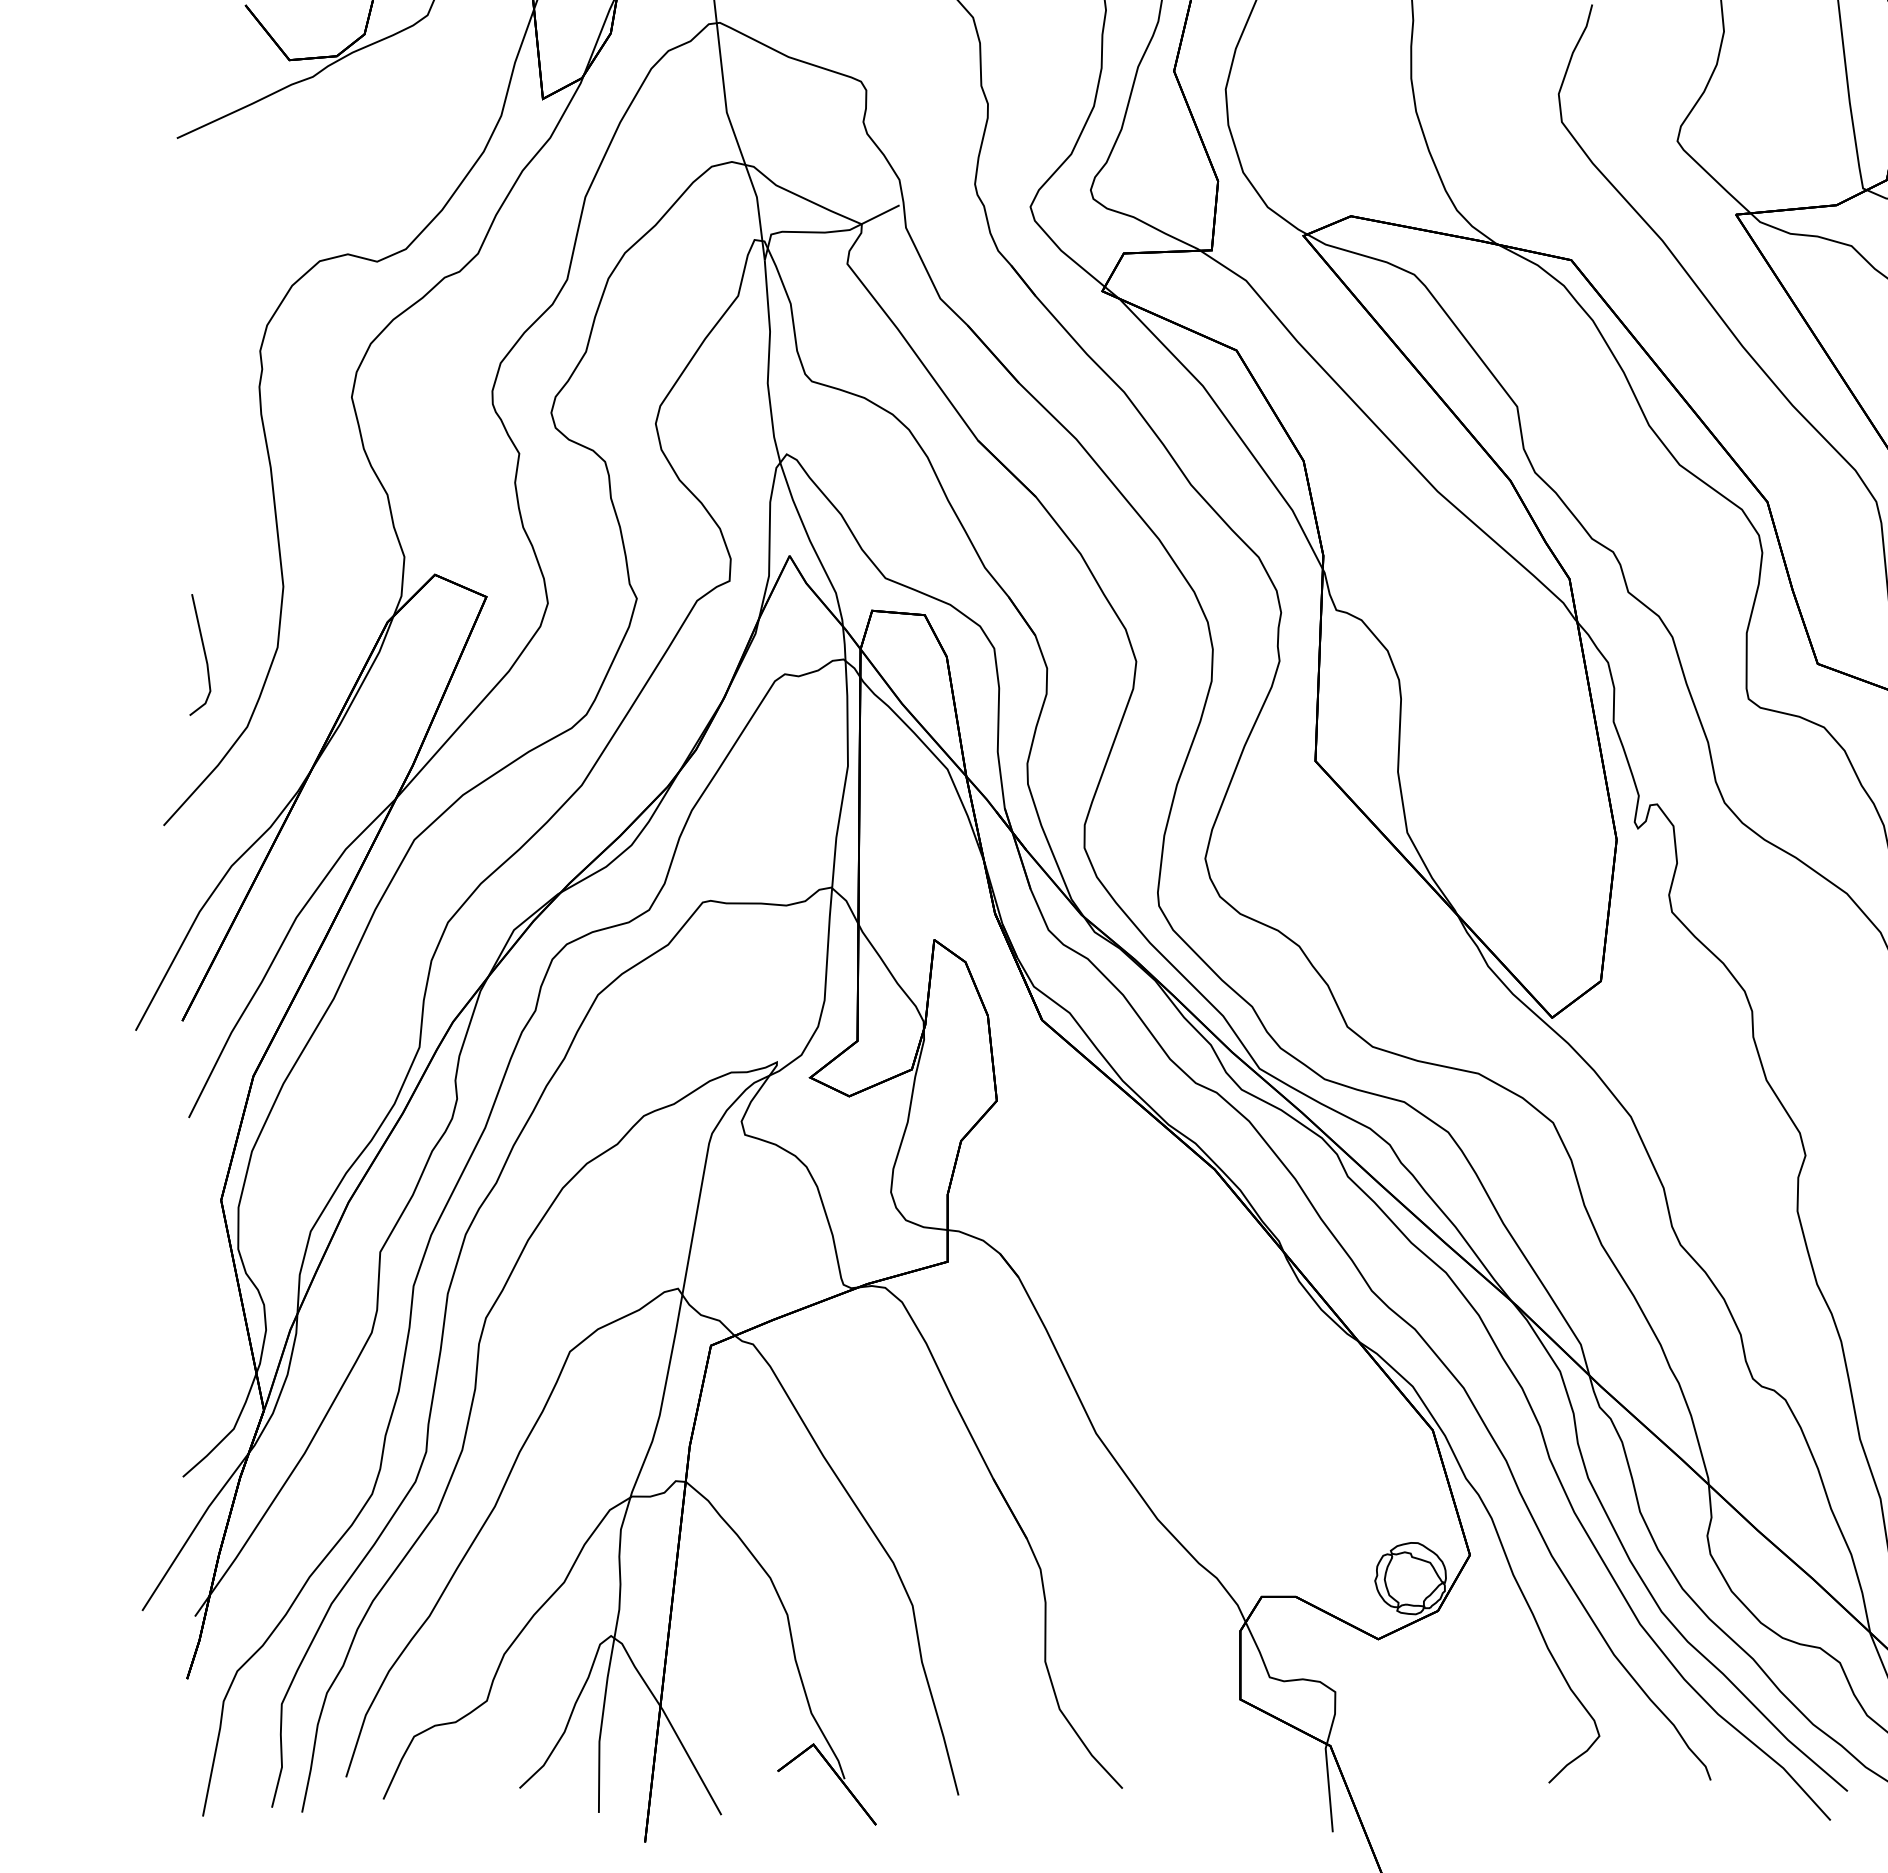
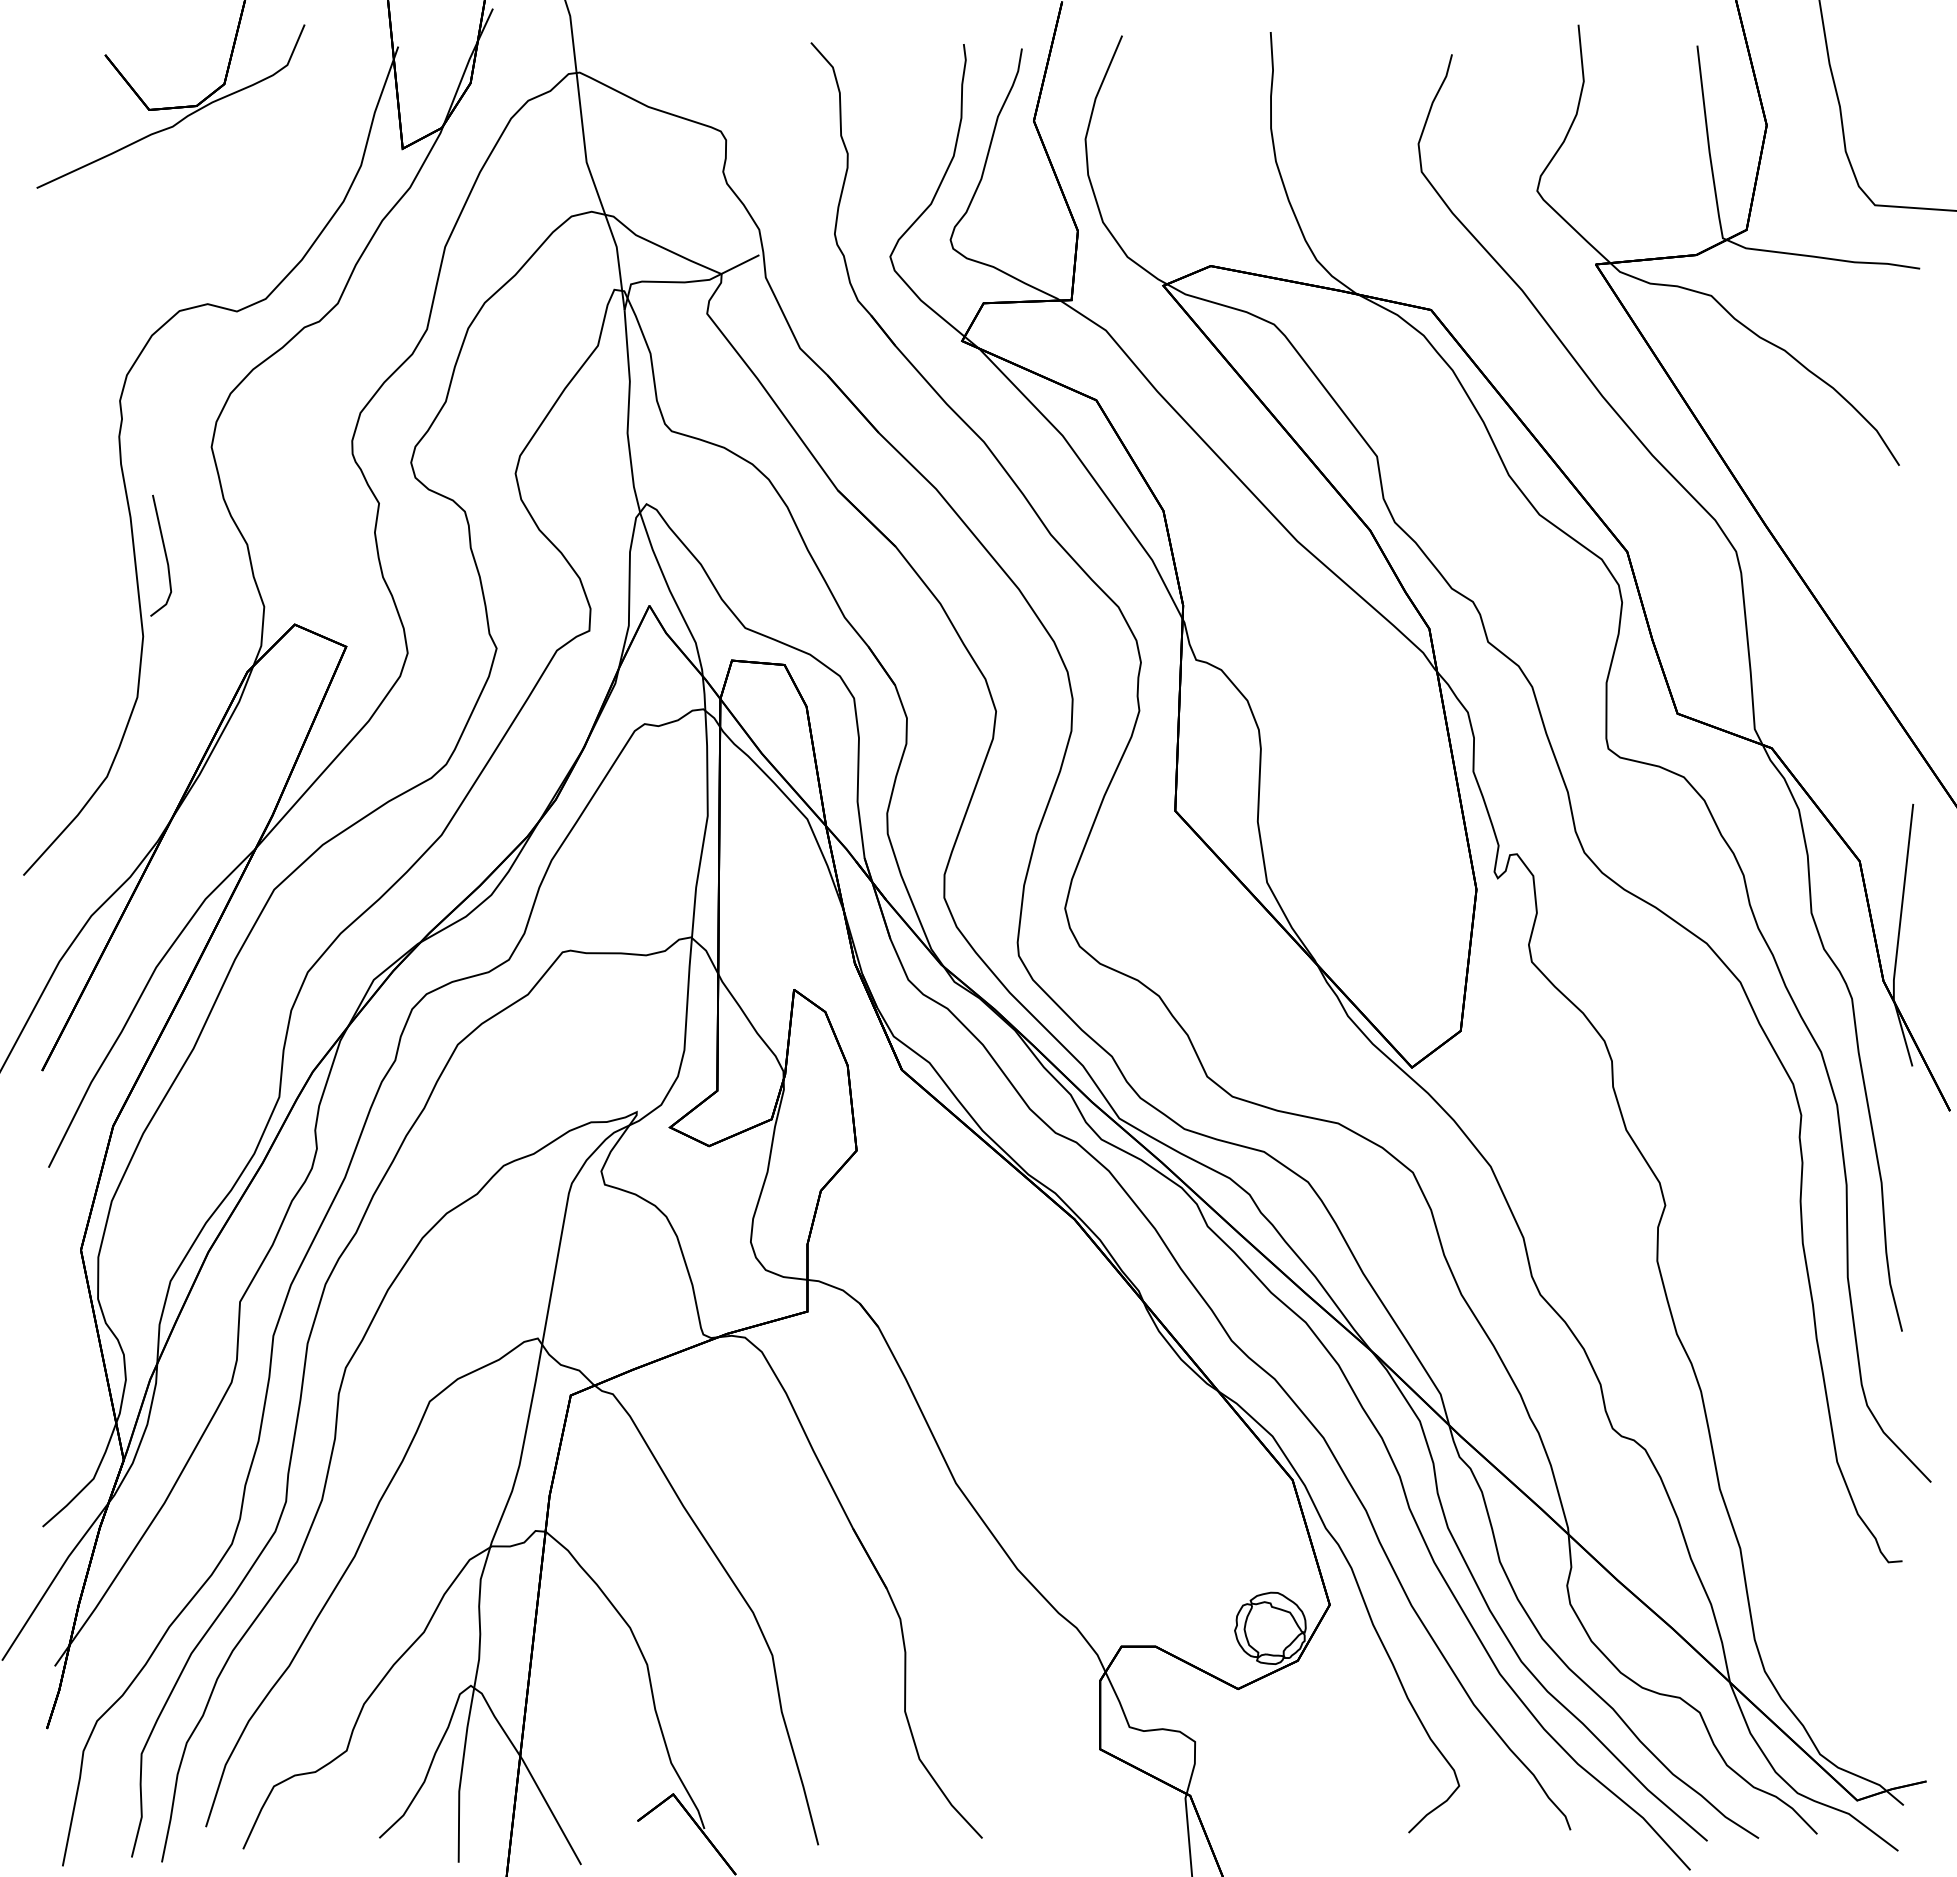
line: (203, 652) -> (164, 553), moved

